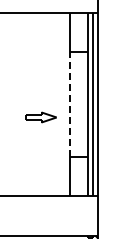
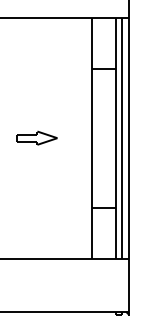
line: (70, 104) -> (92, 138), dashed -> solid
part: (40, 117) -> (36, 138), moved

